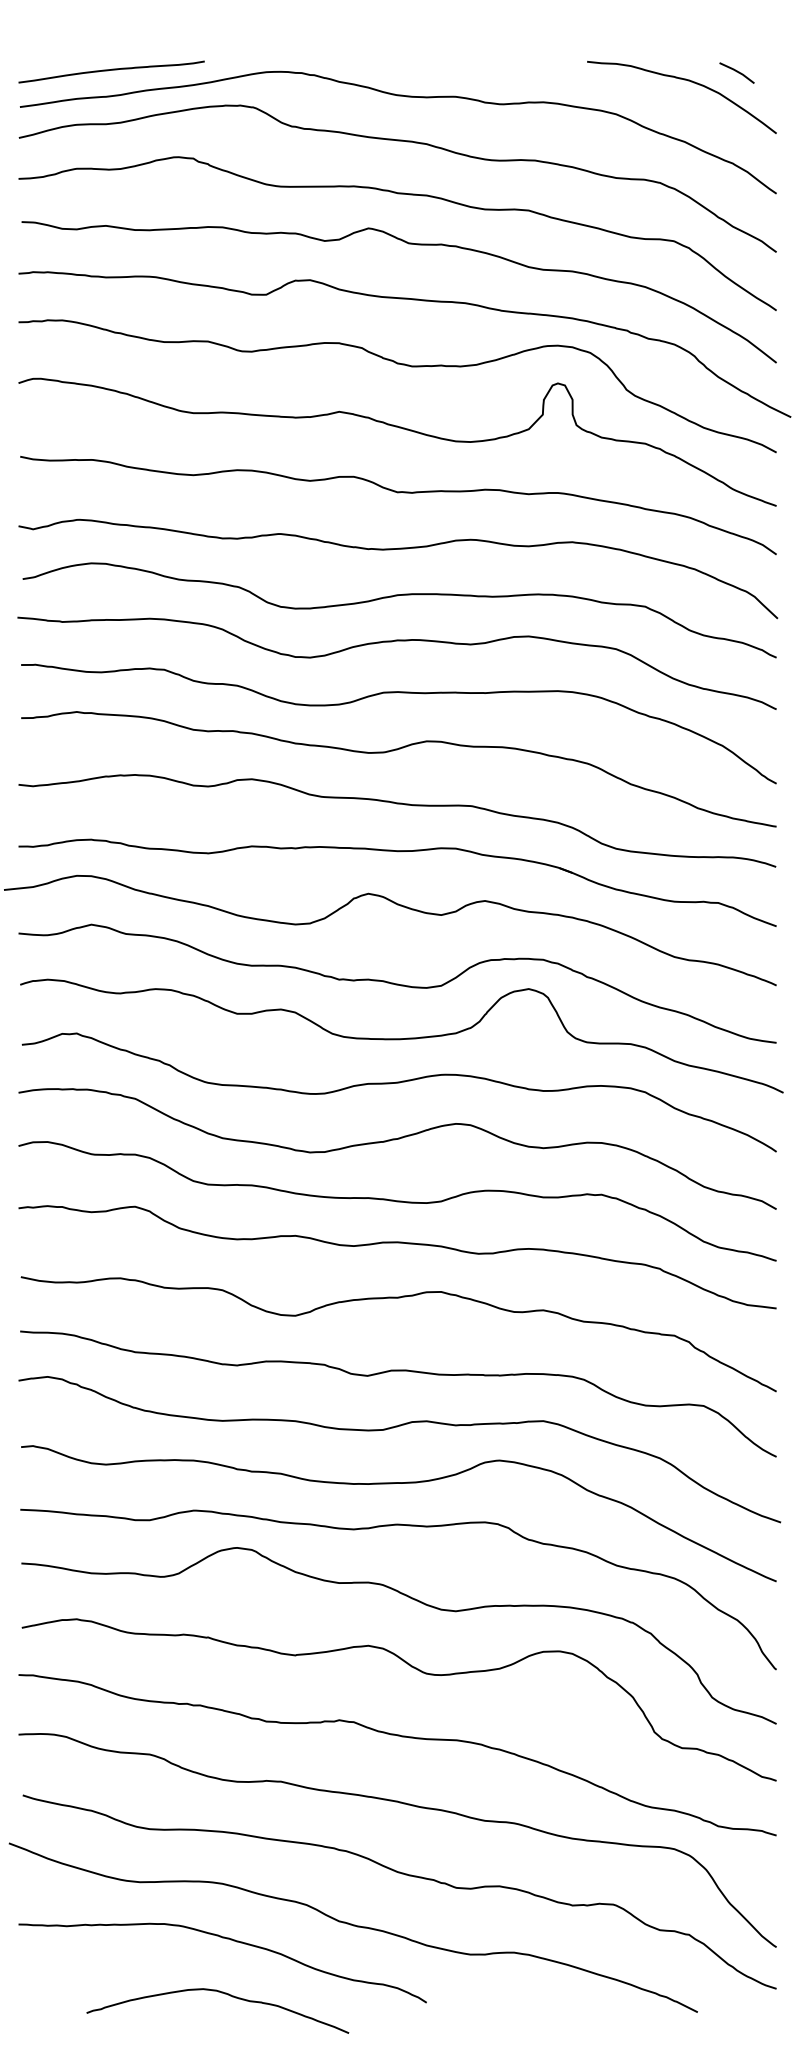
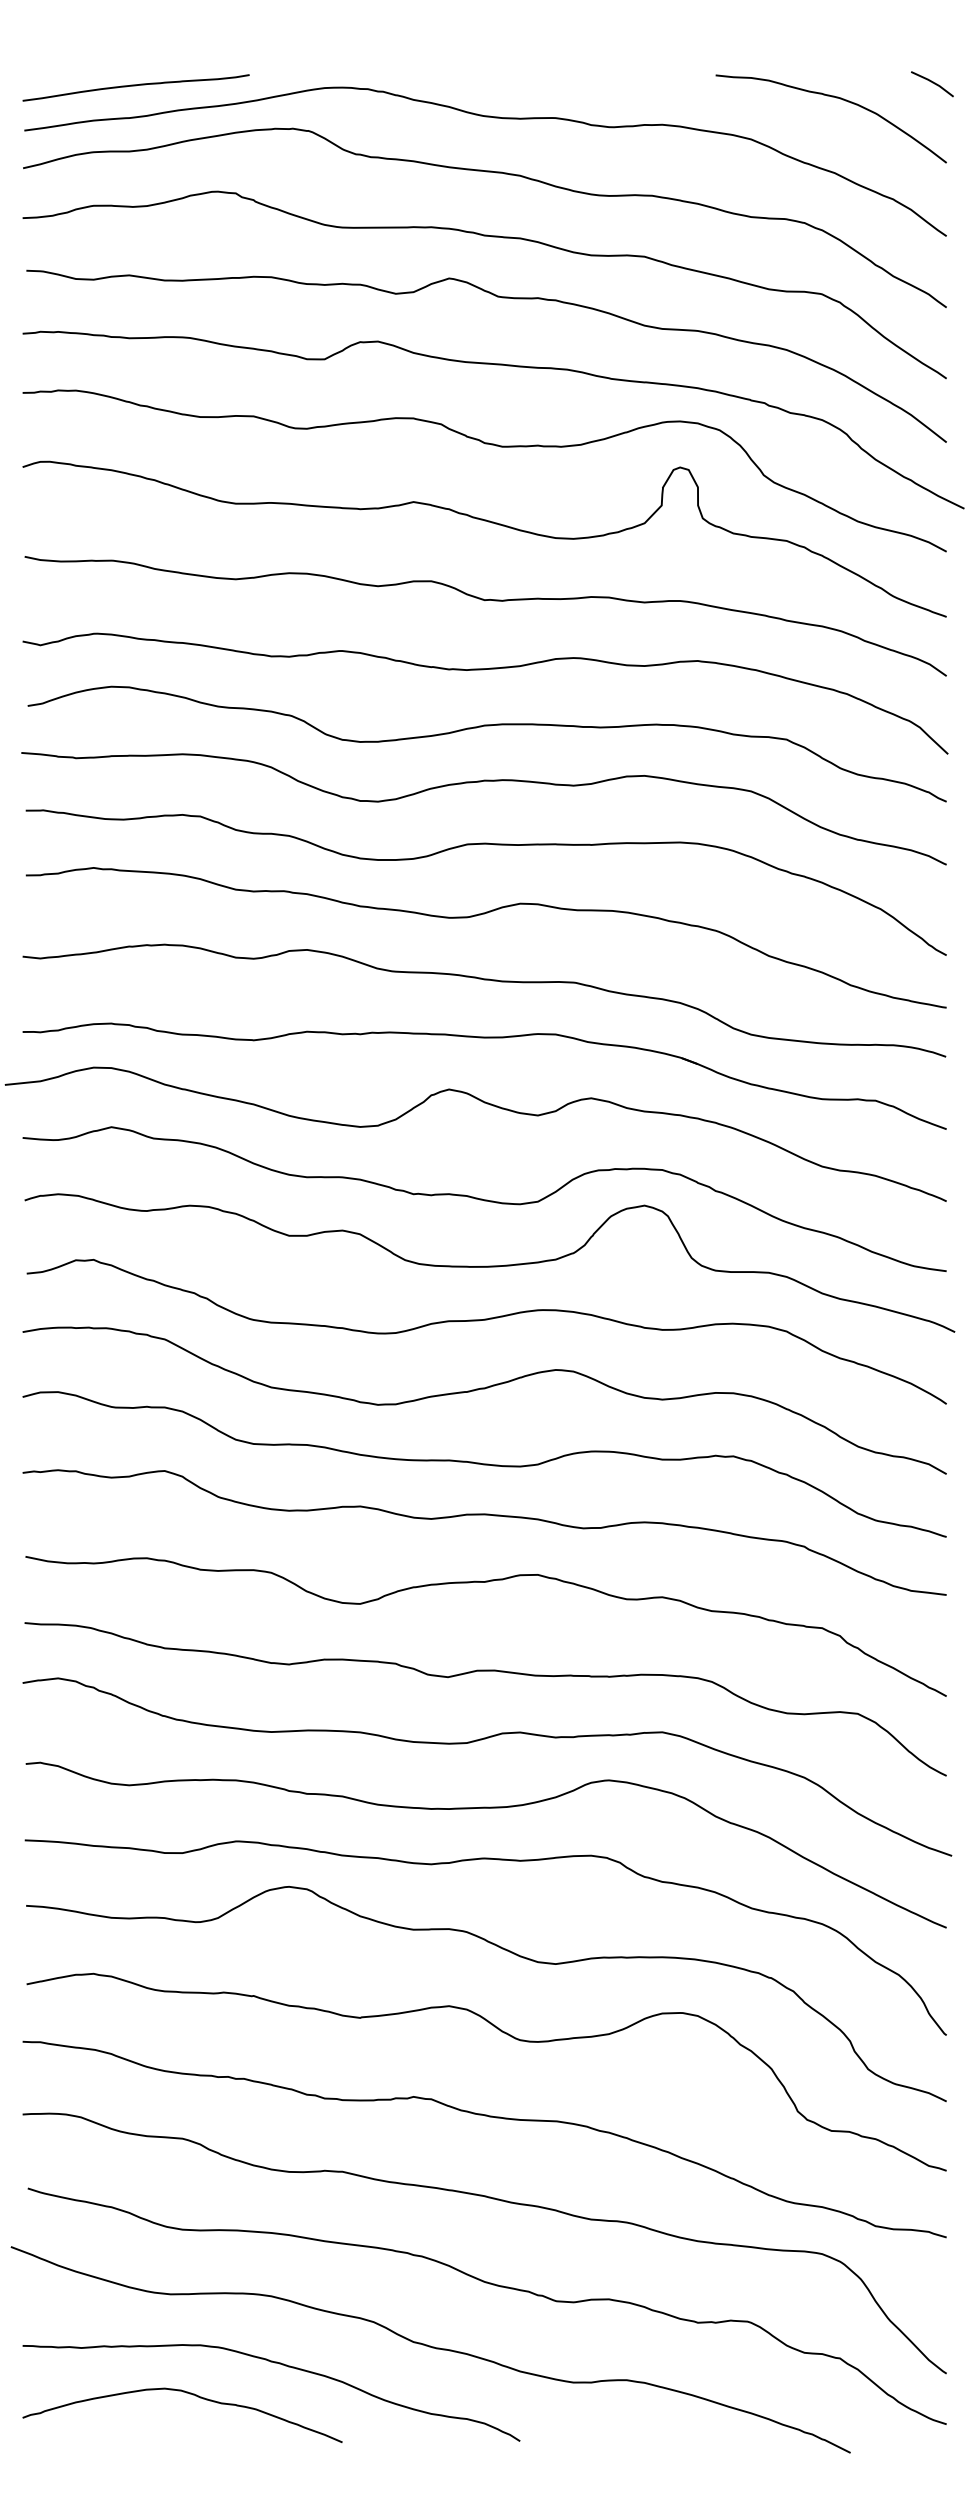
line: (737, 72) -> (932, 83), moved
curve: (223, 1993) -> (189, 2394), moved

